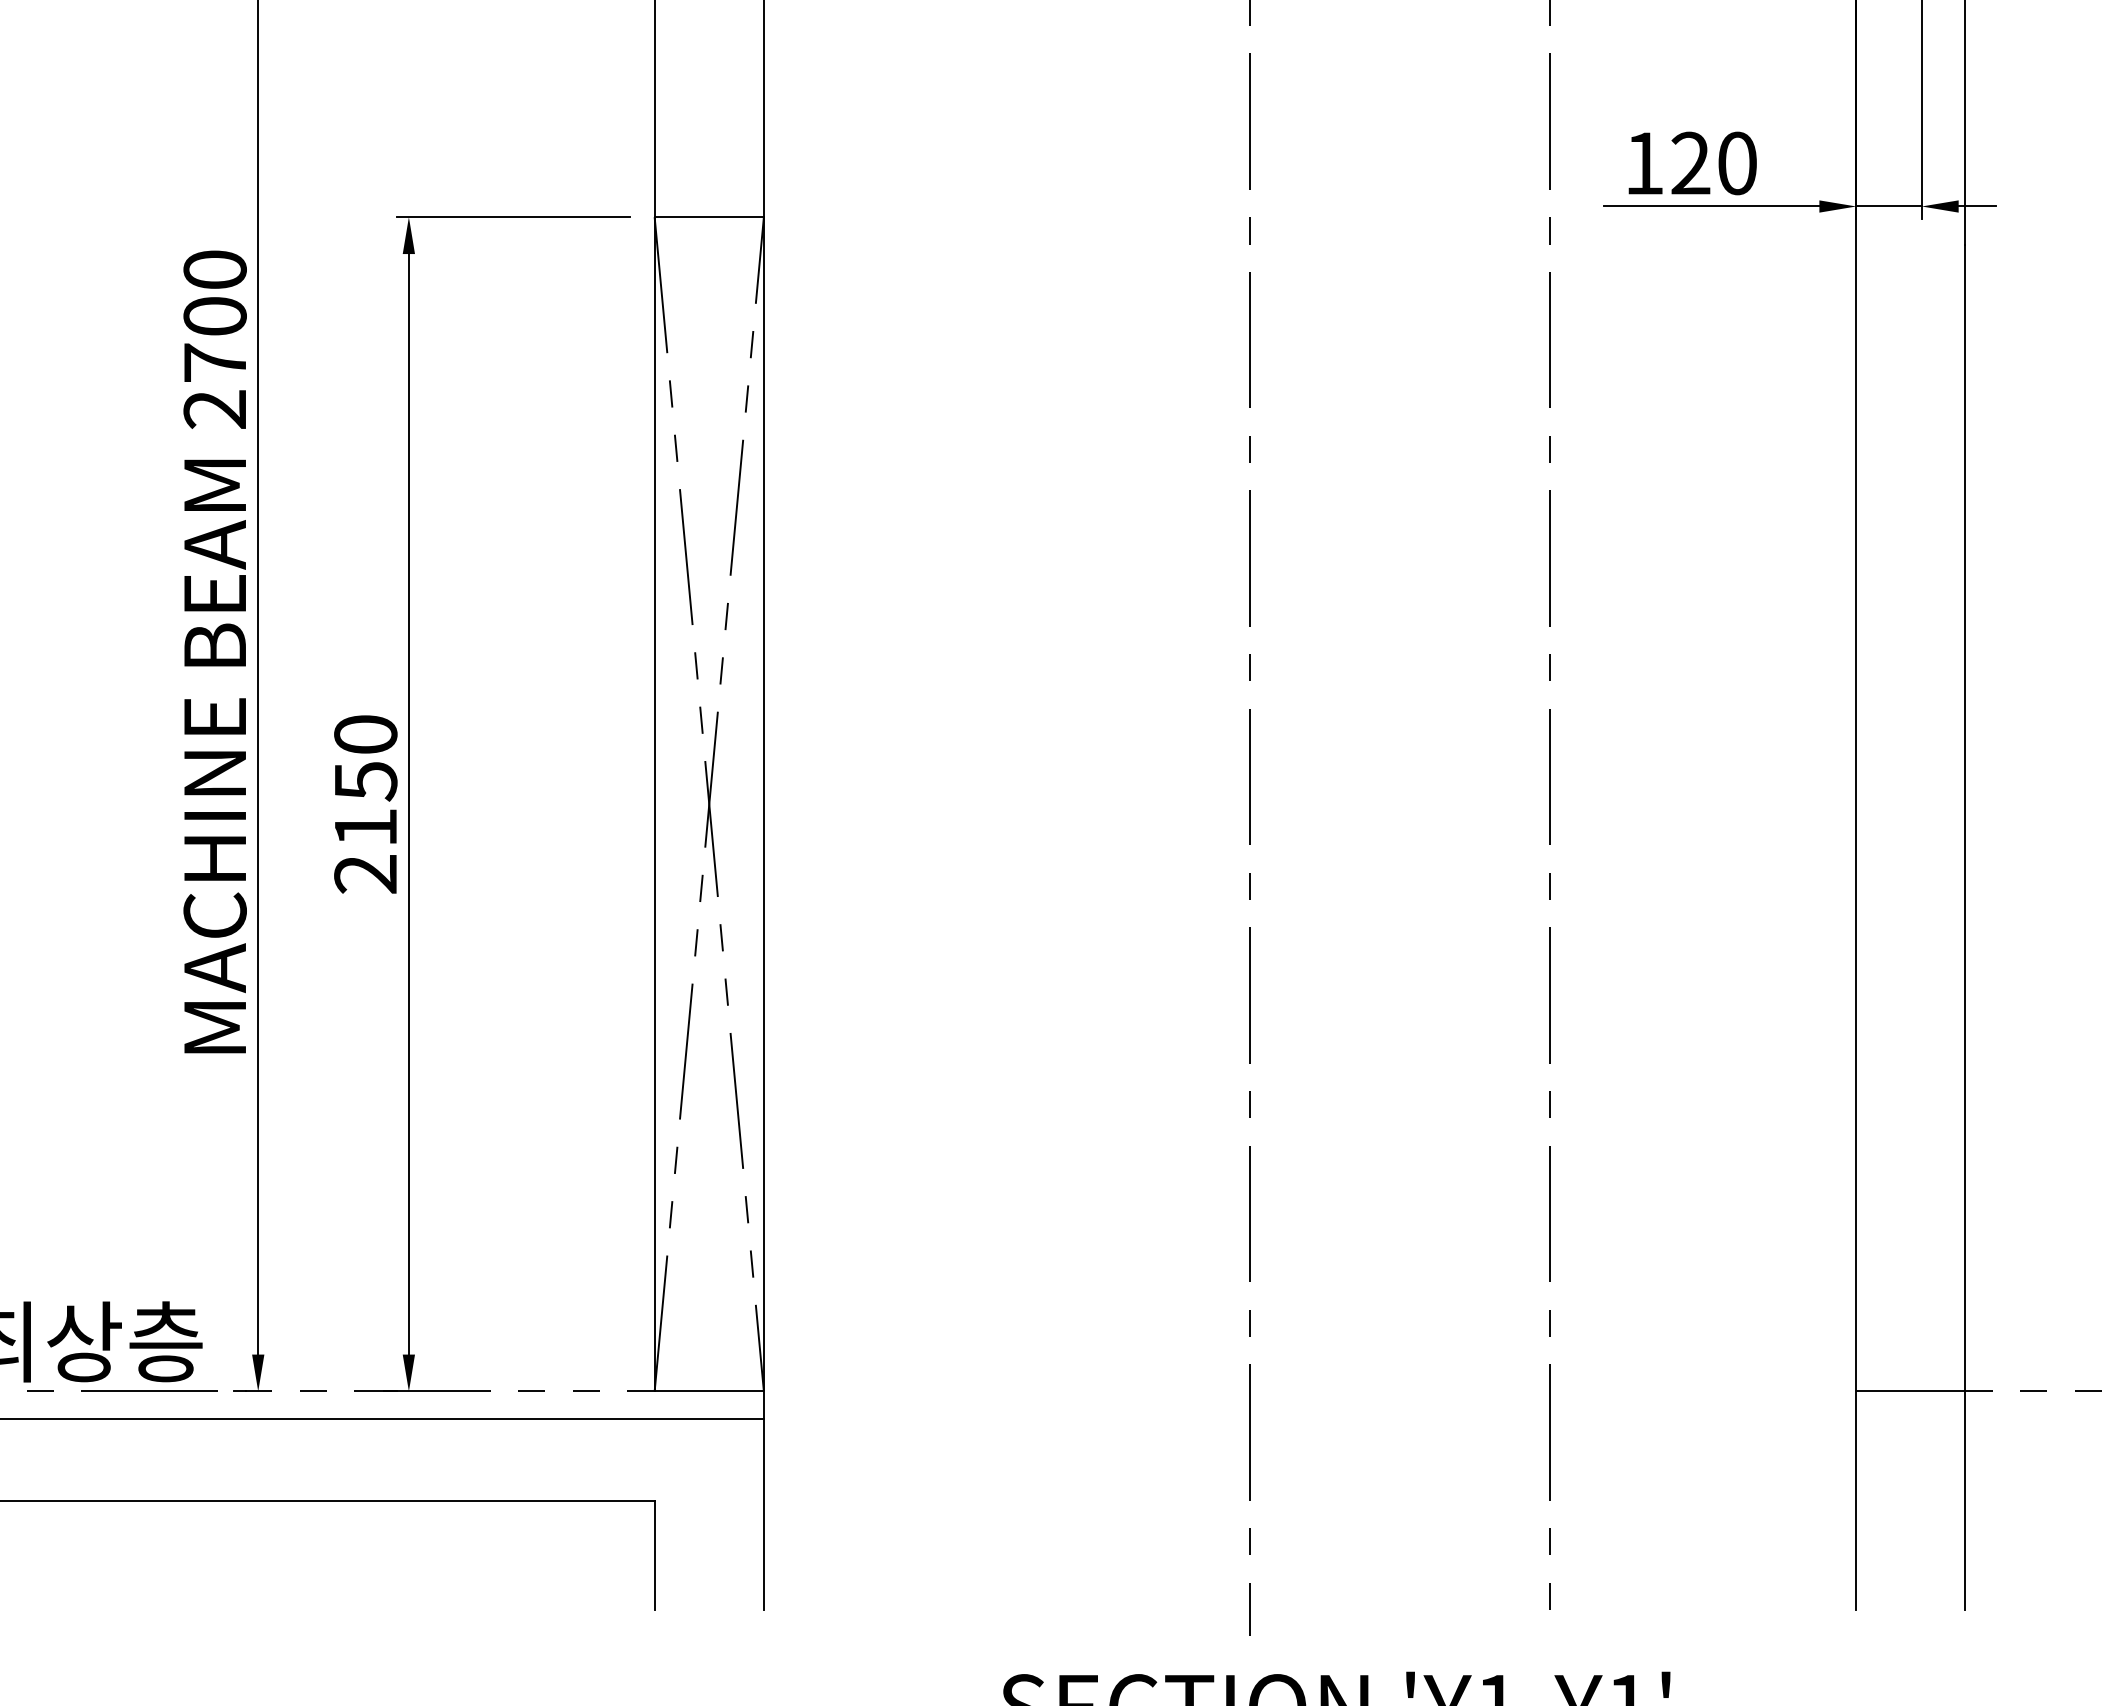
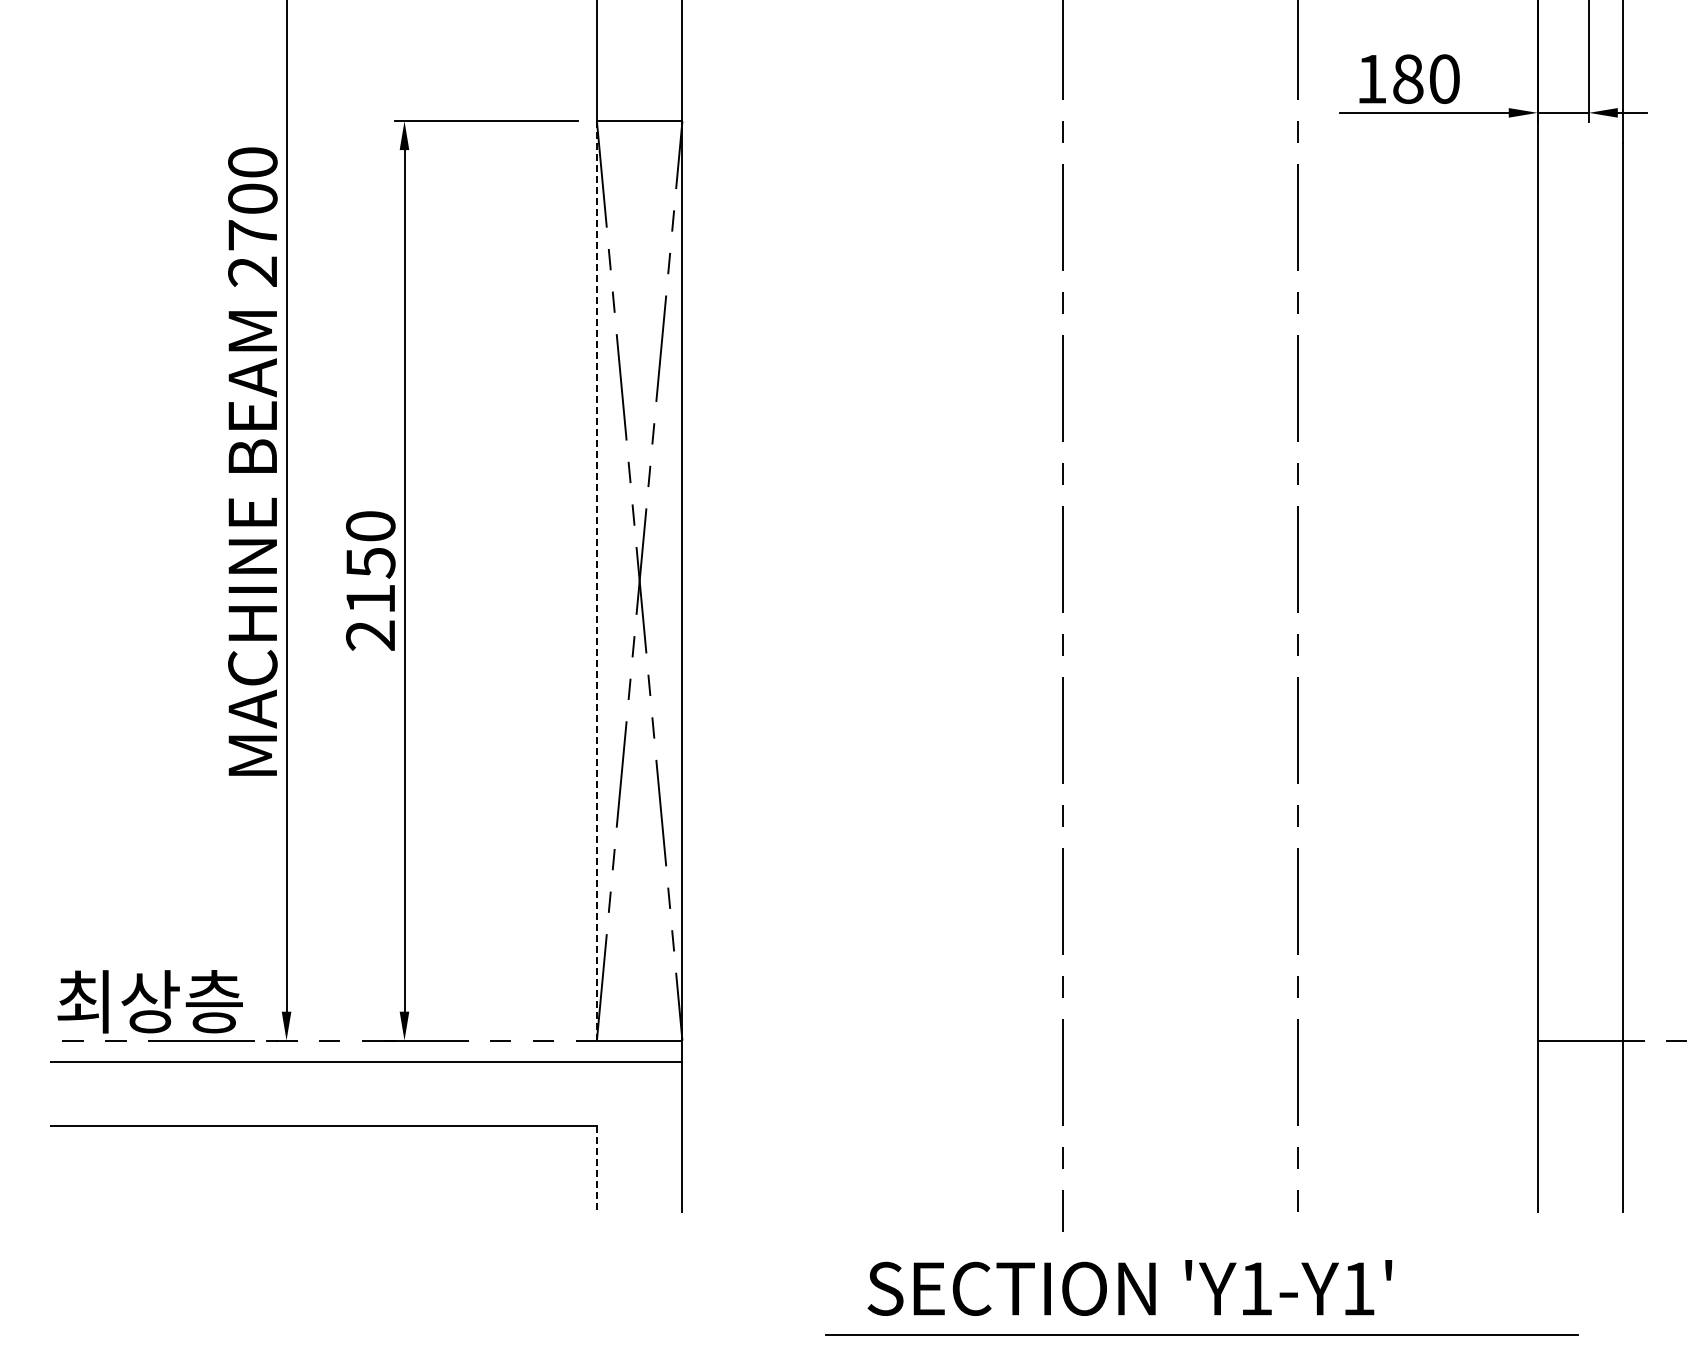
text: (1691, 163) -> (1408, 79), 120 -> 180
line: (654, 803) -> (596, 580), solid -> dashed
line: (654, 1554) -> (596, 1168), solid -> dashed

